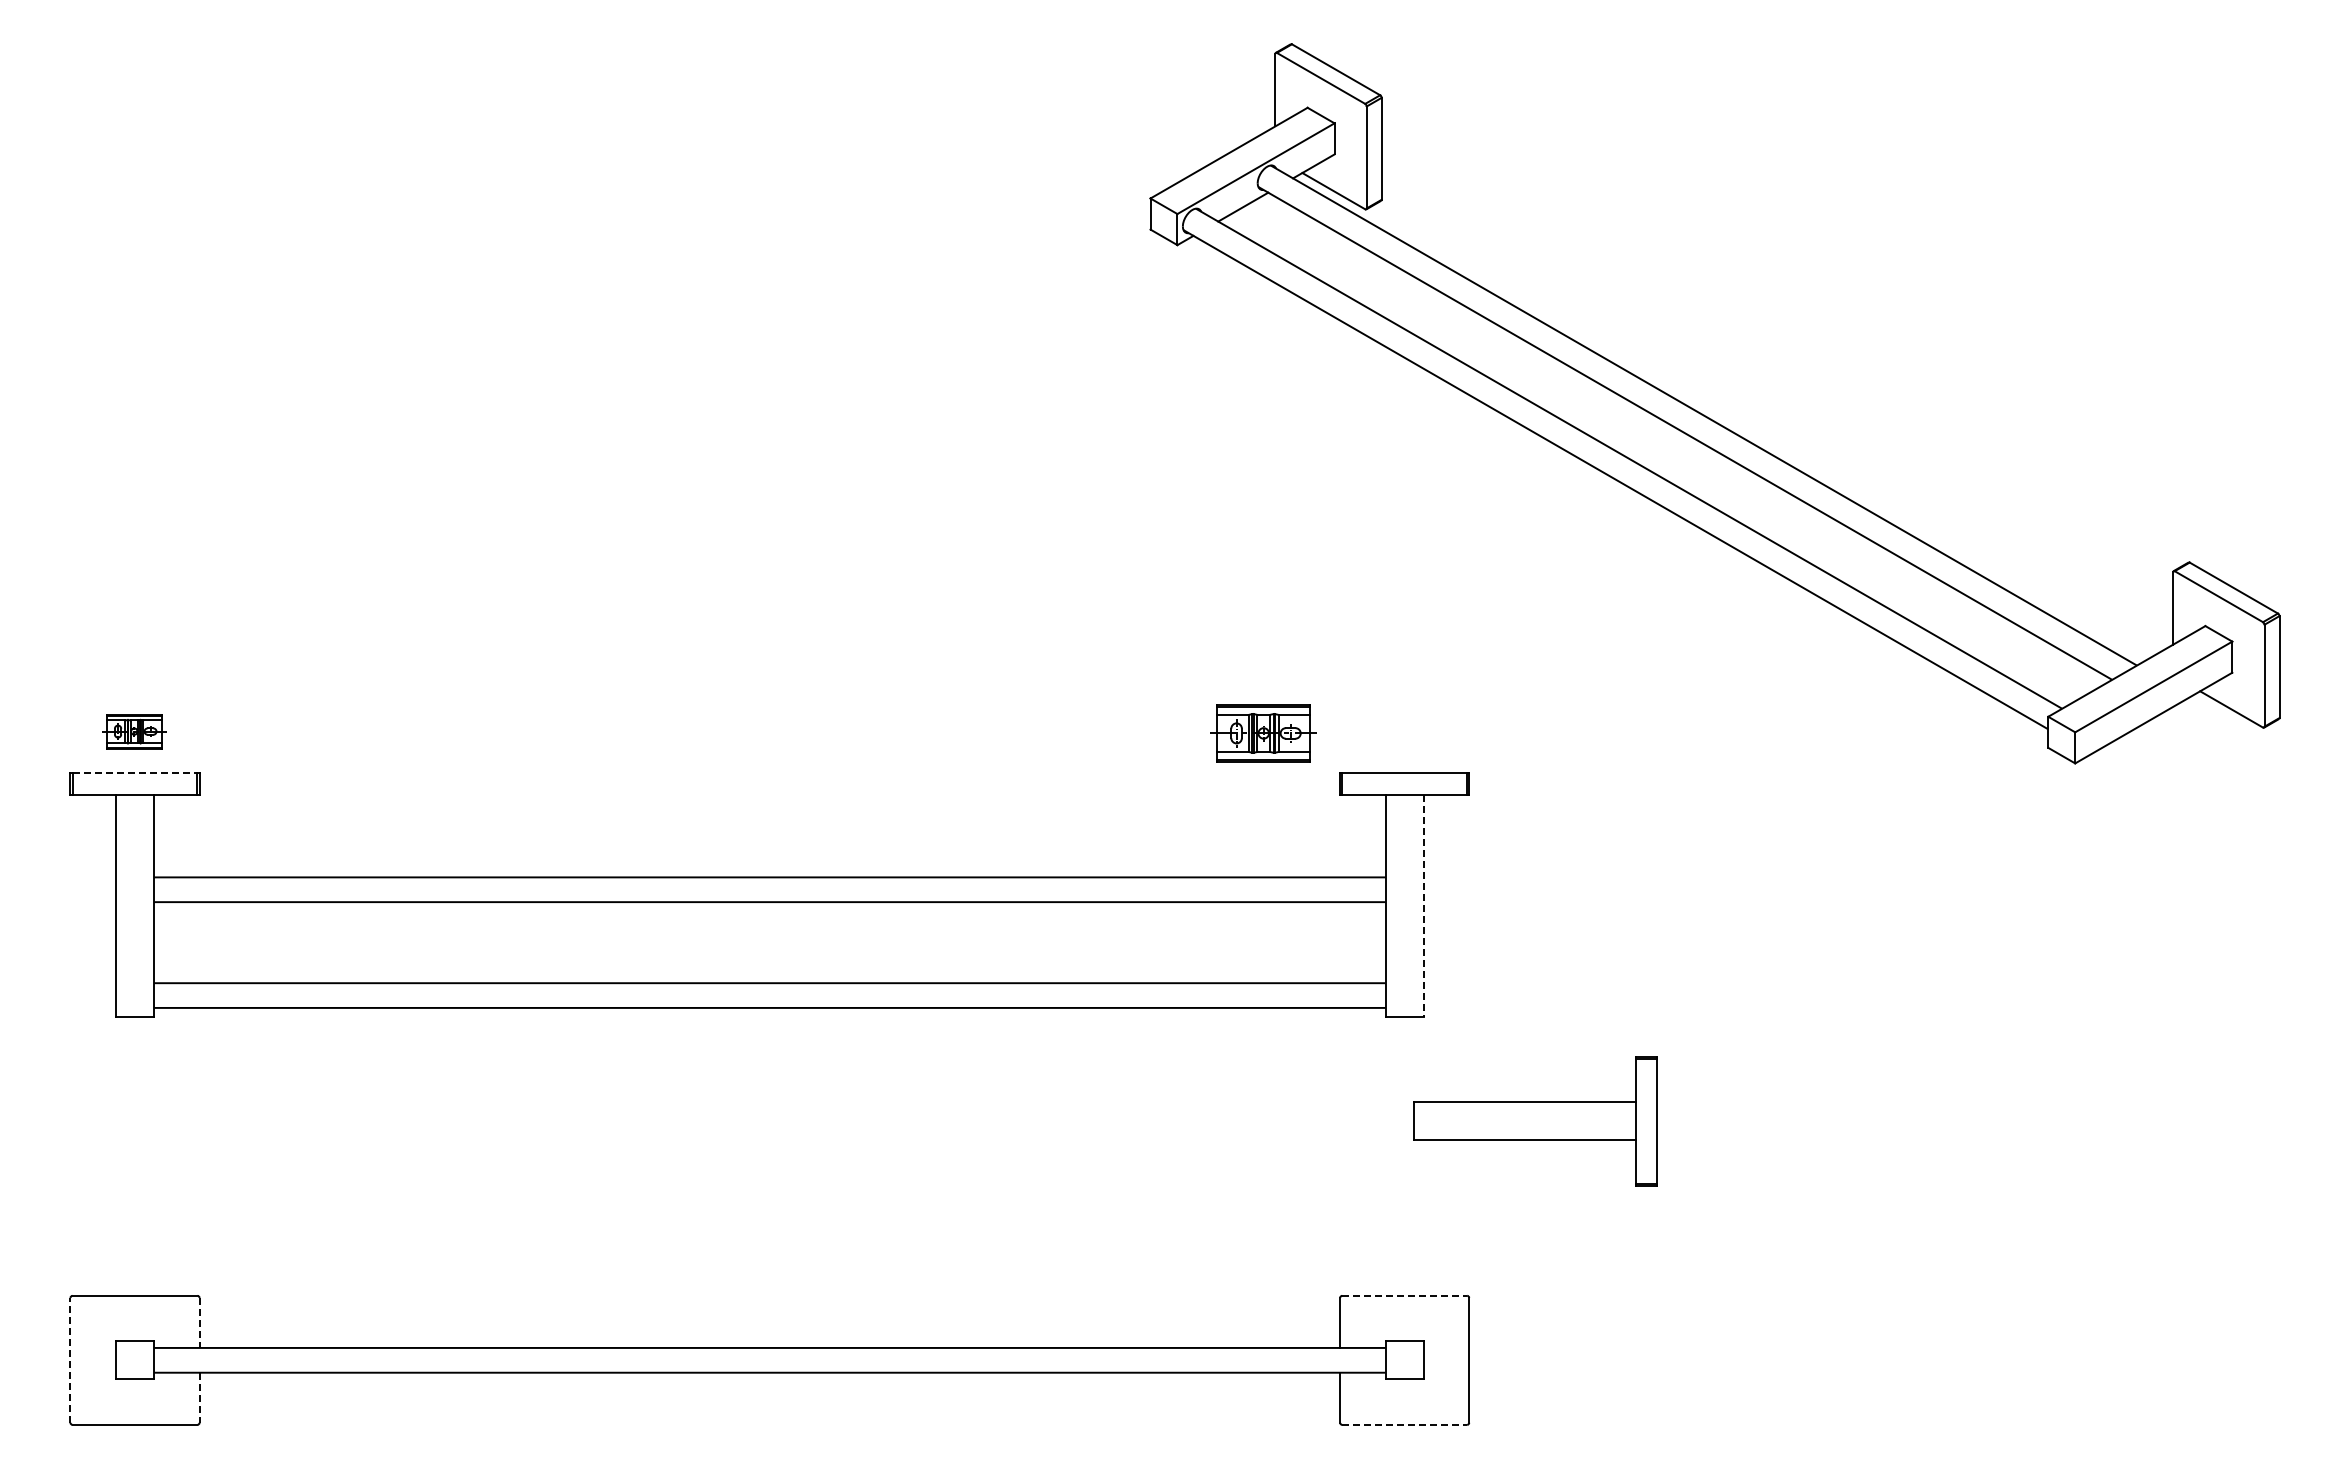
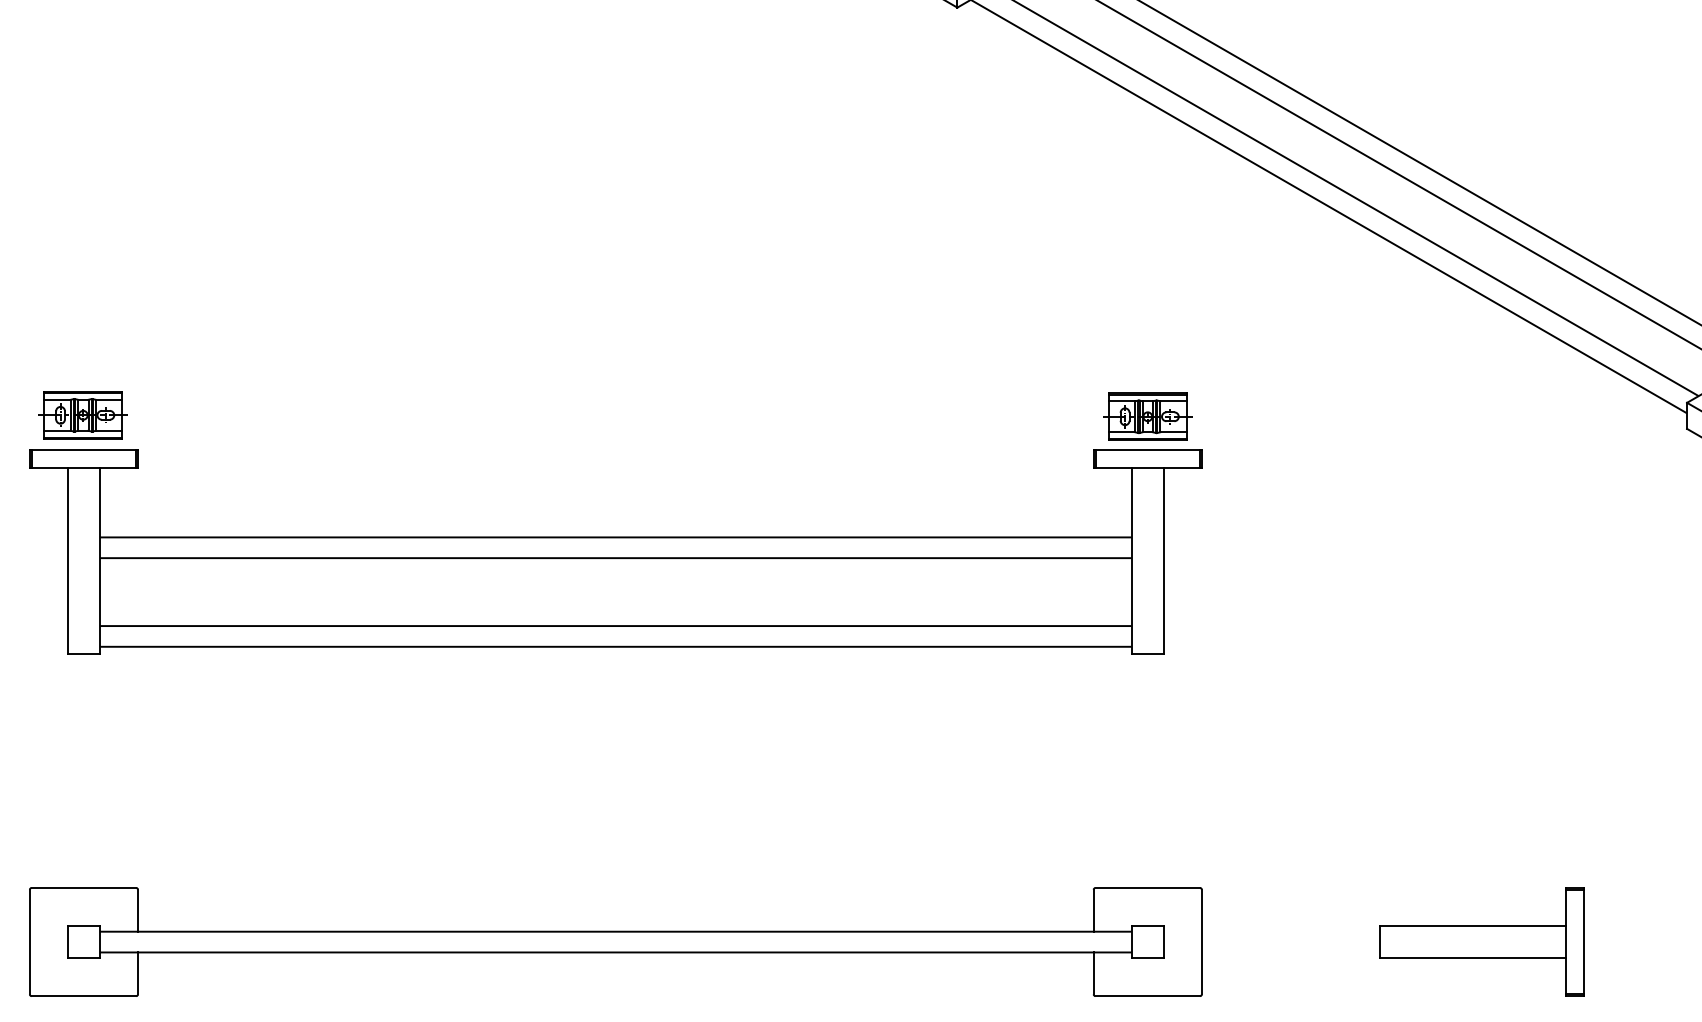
part: (134, 731) -> (83, 415), size x1.67
part: (1263, 733) -> (1147, 416), moved
line: (135, 773) -> (84, 450), dashed -> solid
line: (1423, 906) -> (1163, 561), dashed -> solid
part: (1535, 1121) -> (1481, 942), moved
line: (1405, 1295) -> (1148, 887), dashed -> solid
line: (199, 1323) -> (137, 911), dashed -> solid
line: (70, 1359) -> (29, 941), dashed -> solid
line: (199, 1398) -> (137, 974), dashed -> solid
line: (1405, 1424) -> (1148, 995), dashed -> solid

